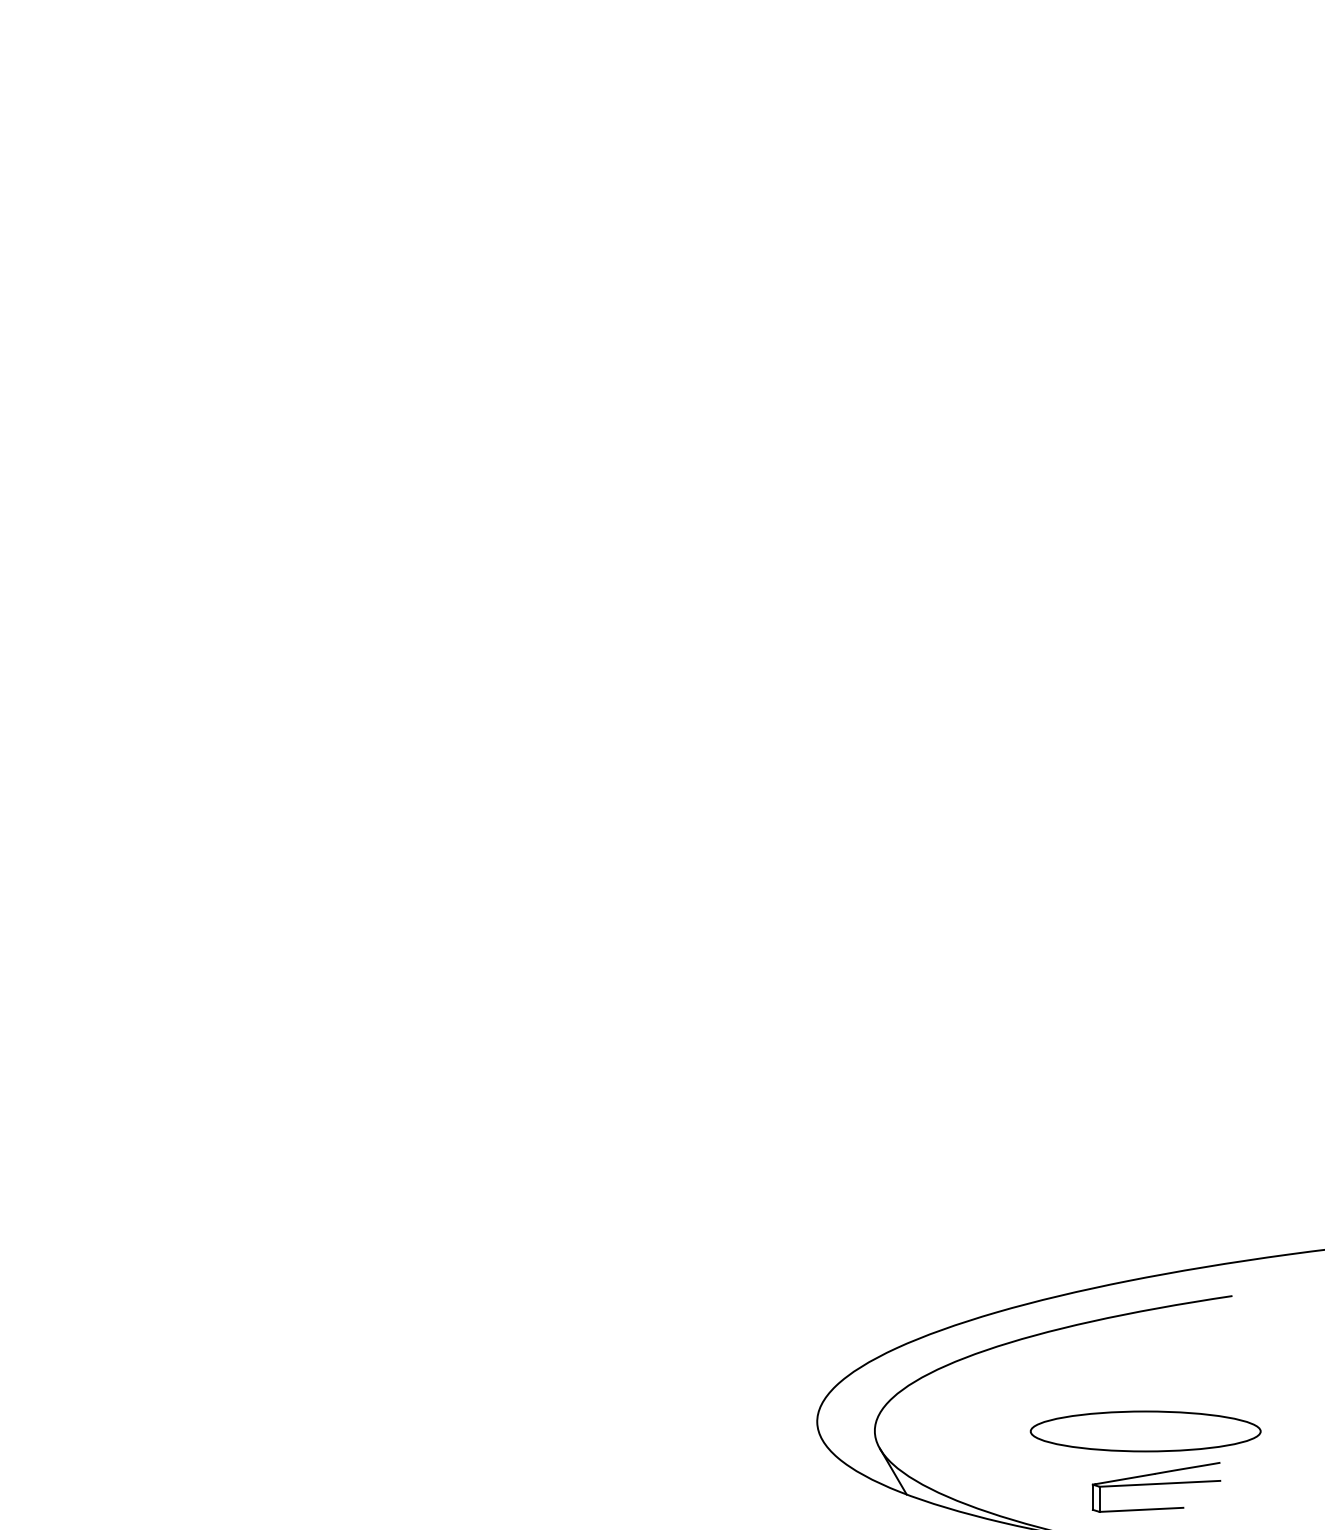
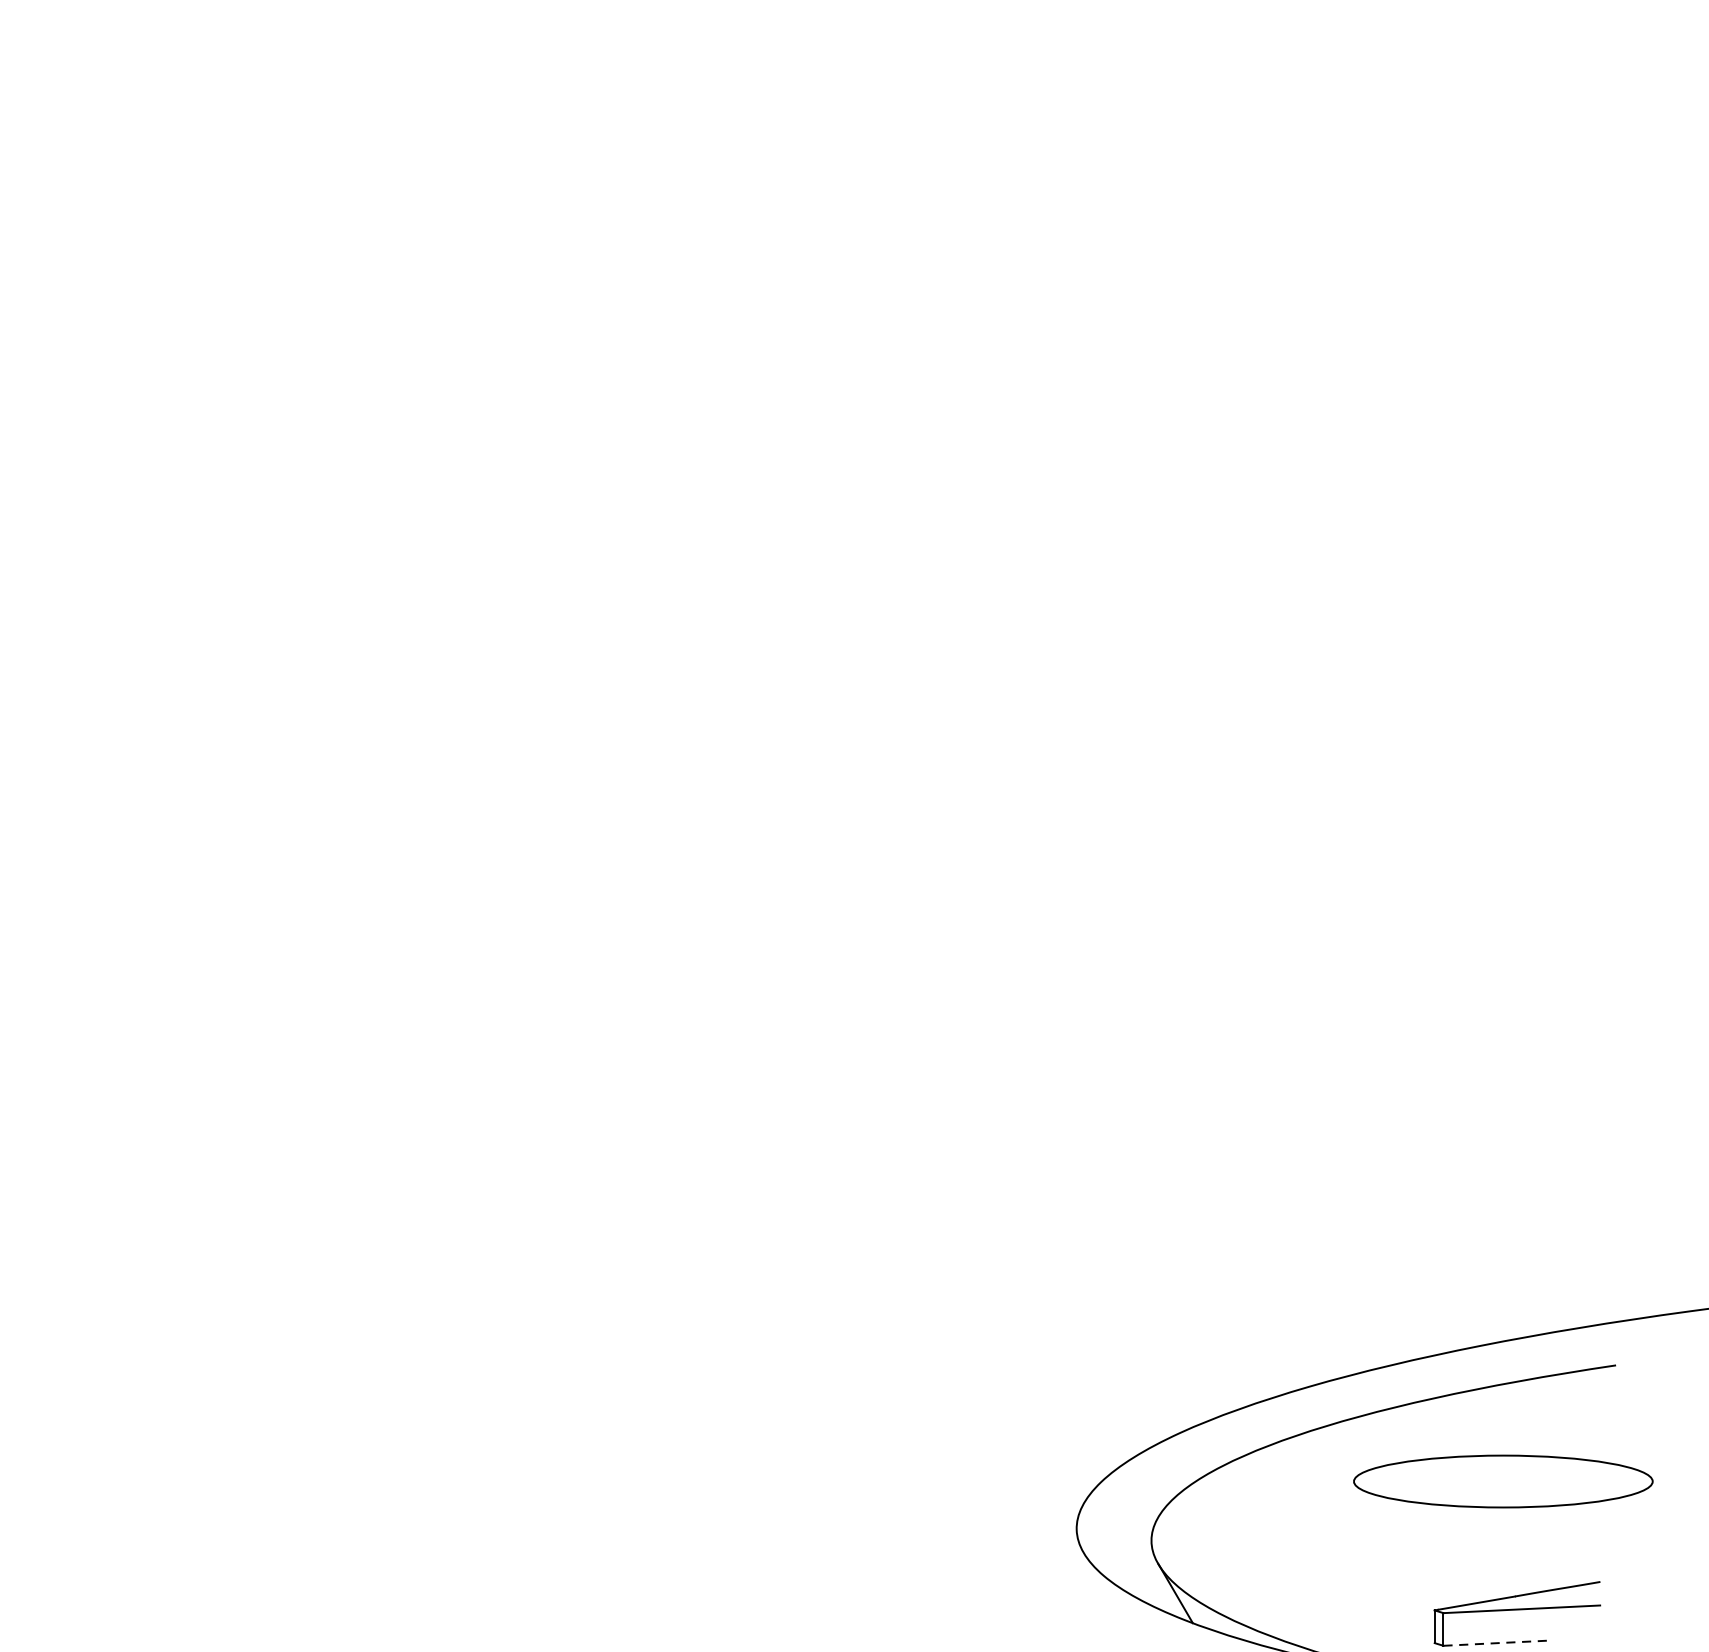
part: (1145, 1431) -> (1503, 1481), moved
line: (1141, 1509) -> (1497, 1642), solid -> dashed

